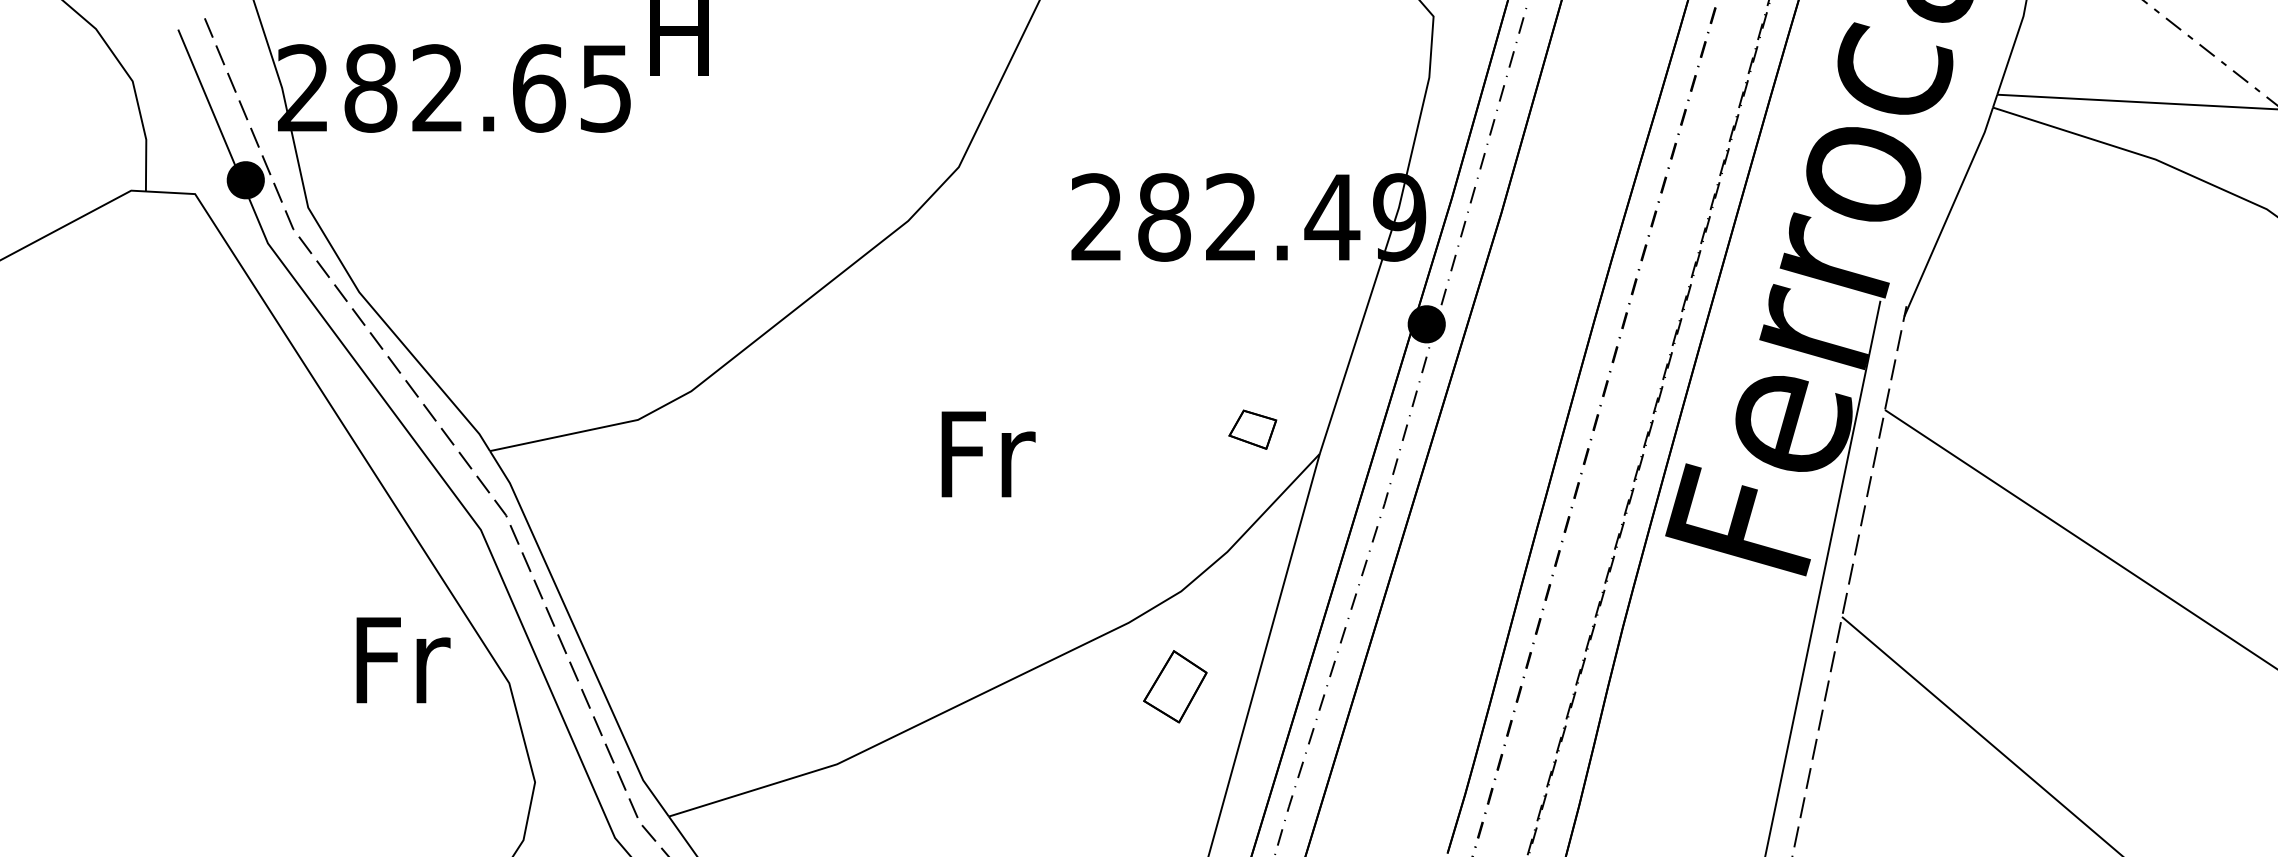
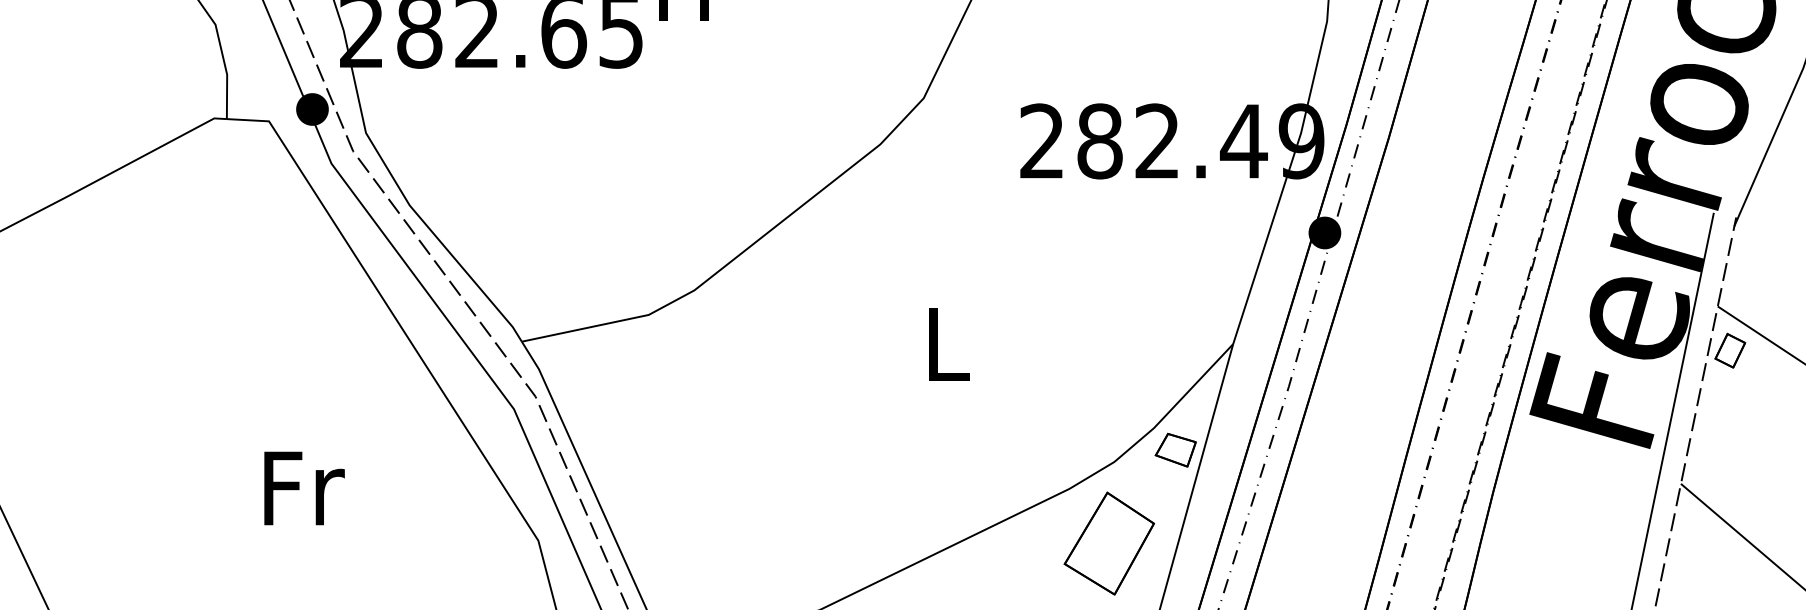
part: (1252, 429) -> (1175, 450), moved
text: (988, 454) -> (949, 344), Fr -> L
part: (1899, 461) -> (1730, 350), added
text: (403, 660) -> (304, 488), moved
part: (1175, 686) -> (1109, 543), size x1.67

